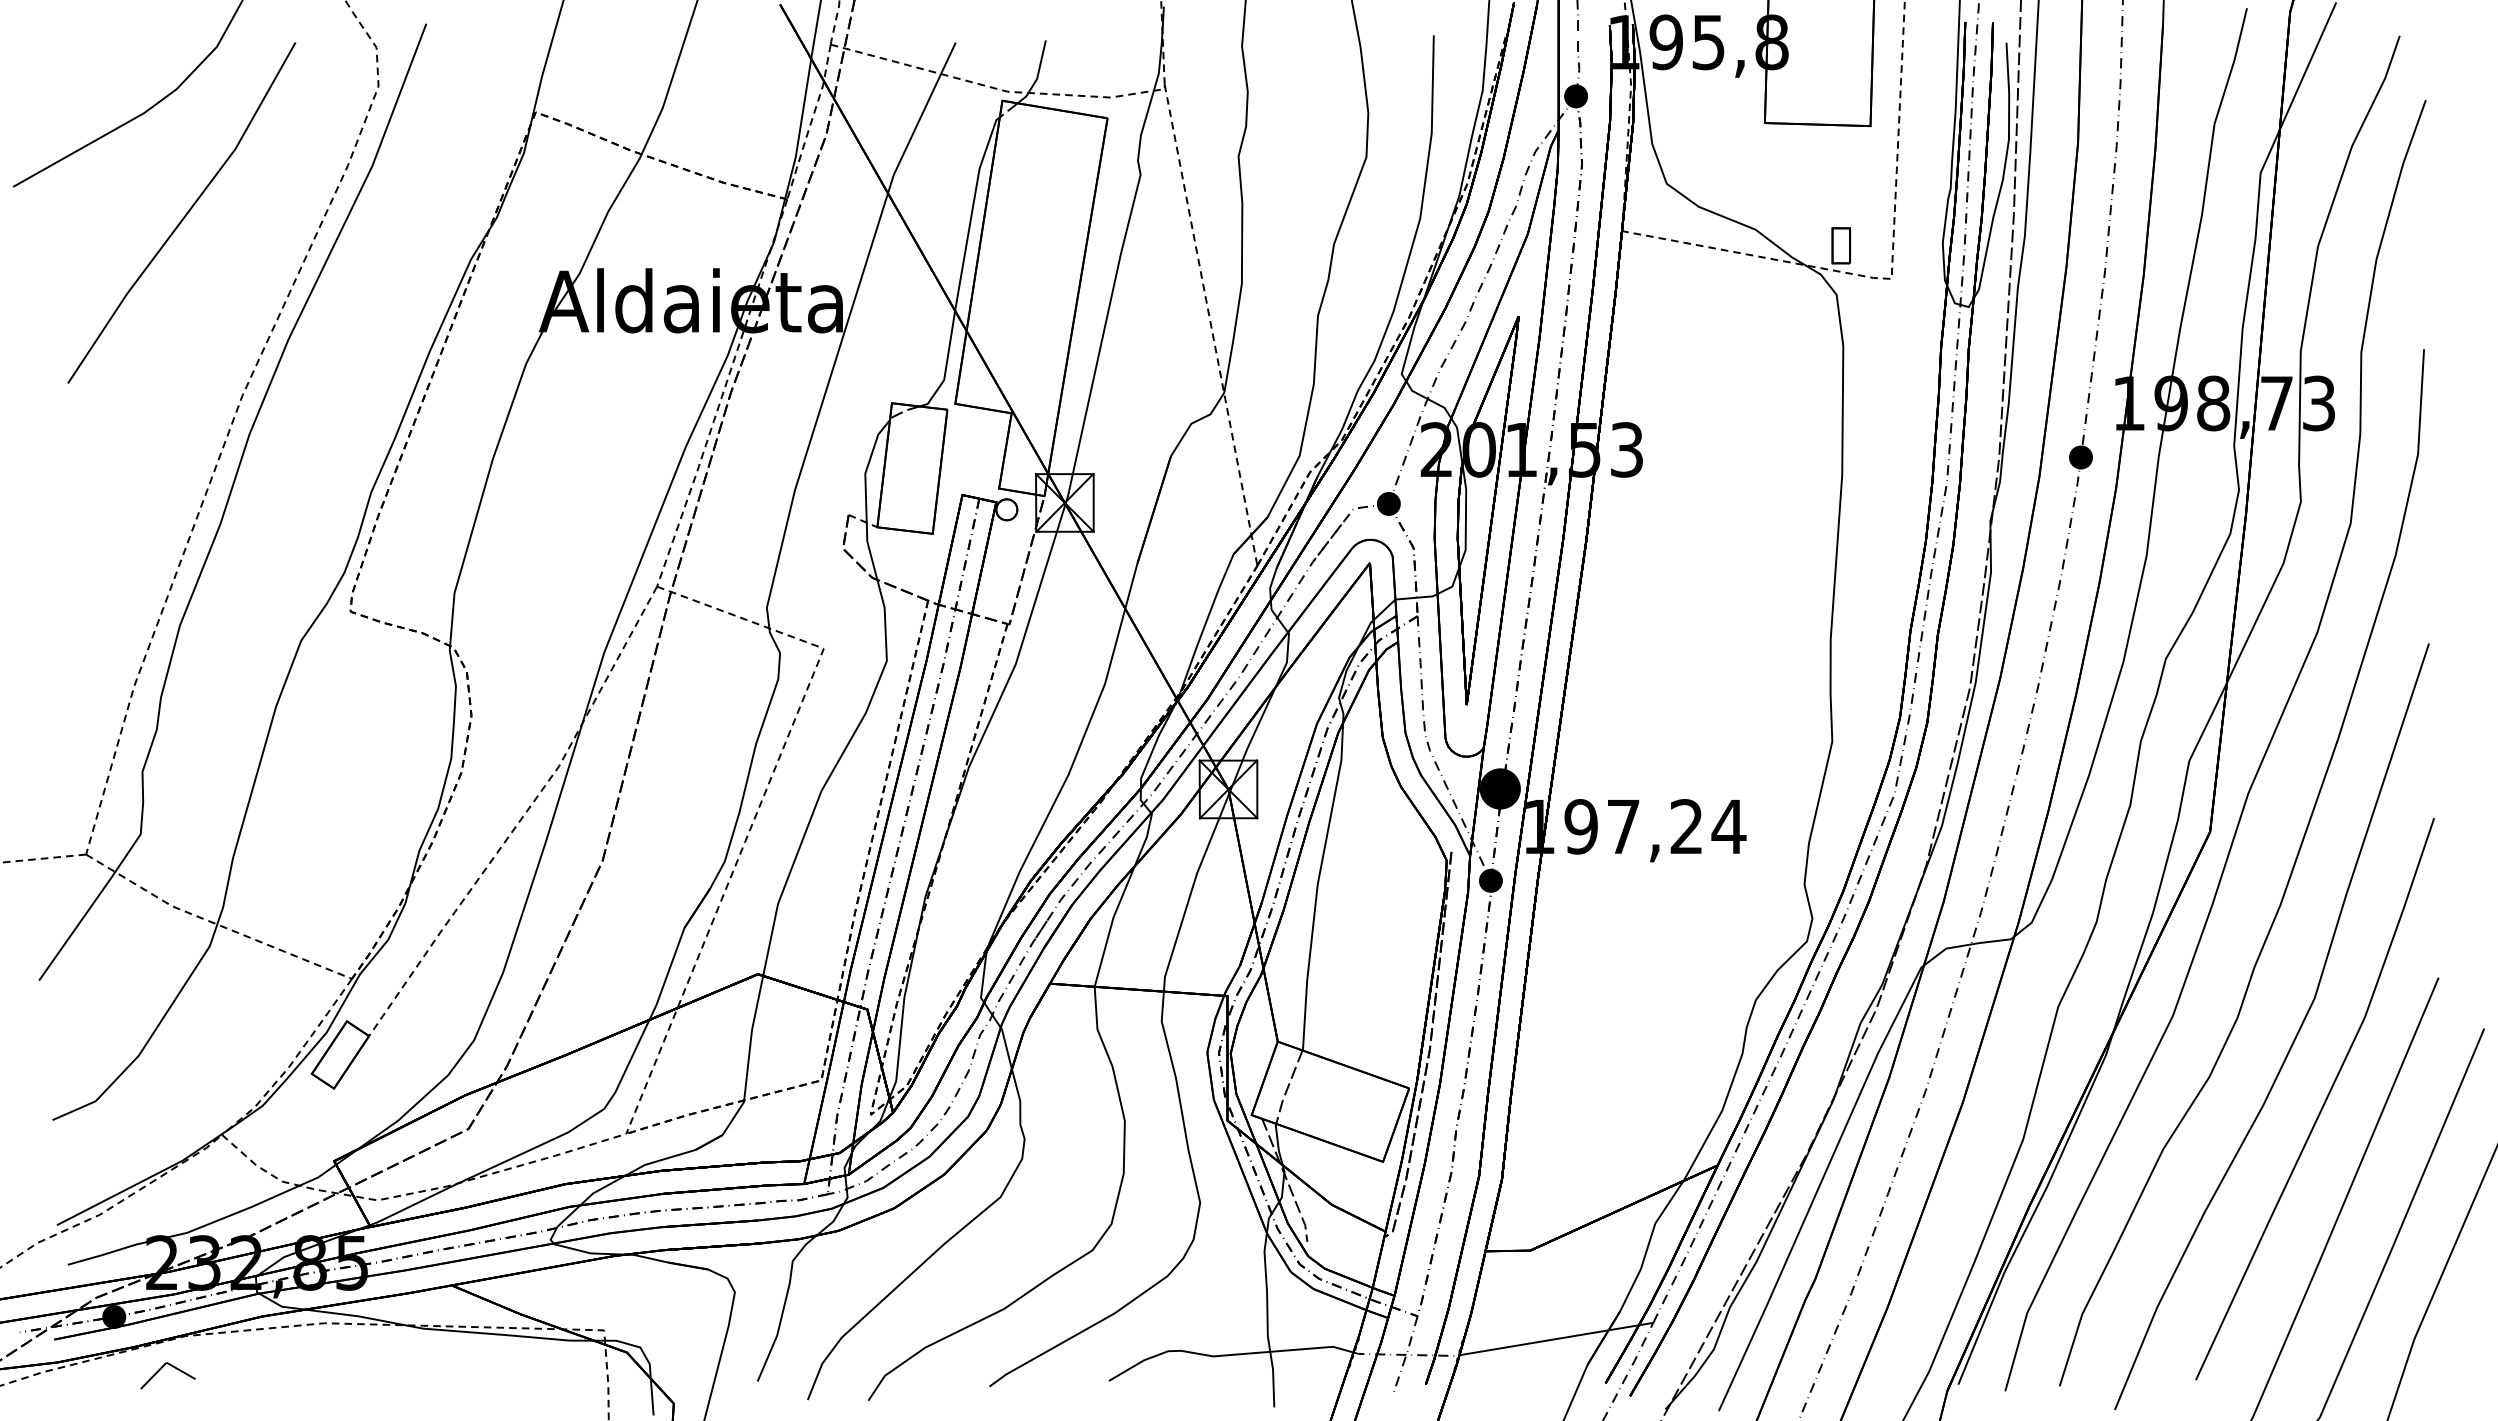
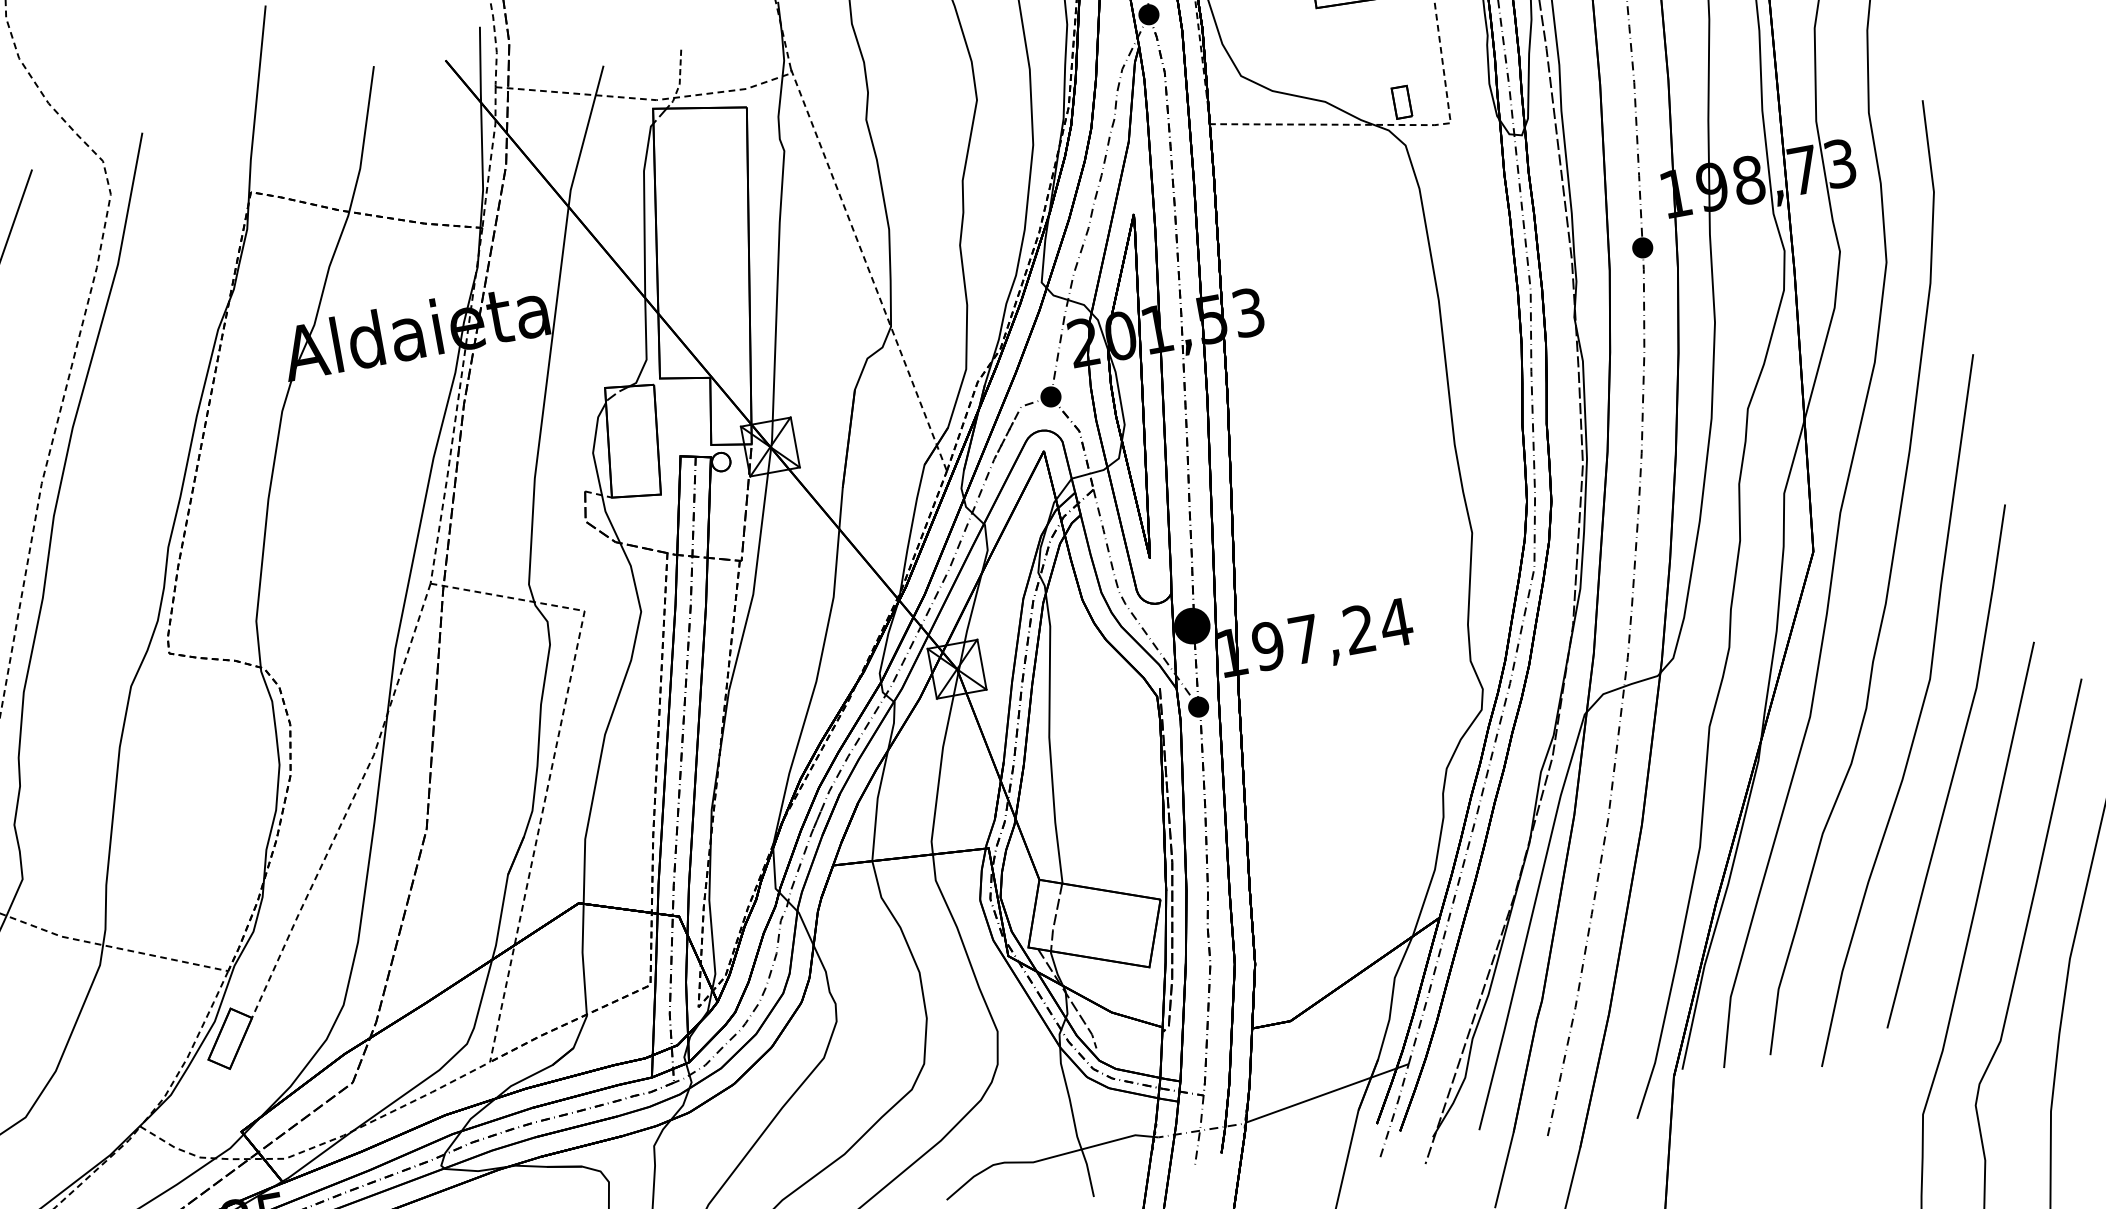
line: (1037, 76) -> (679, 82), solid -> dashed

